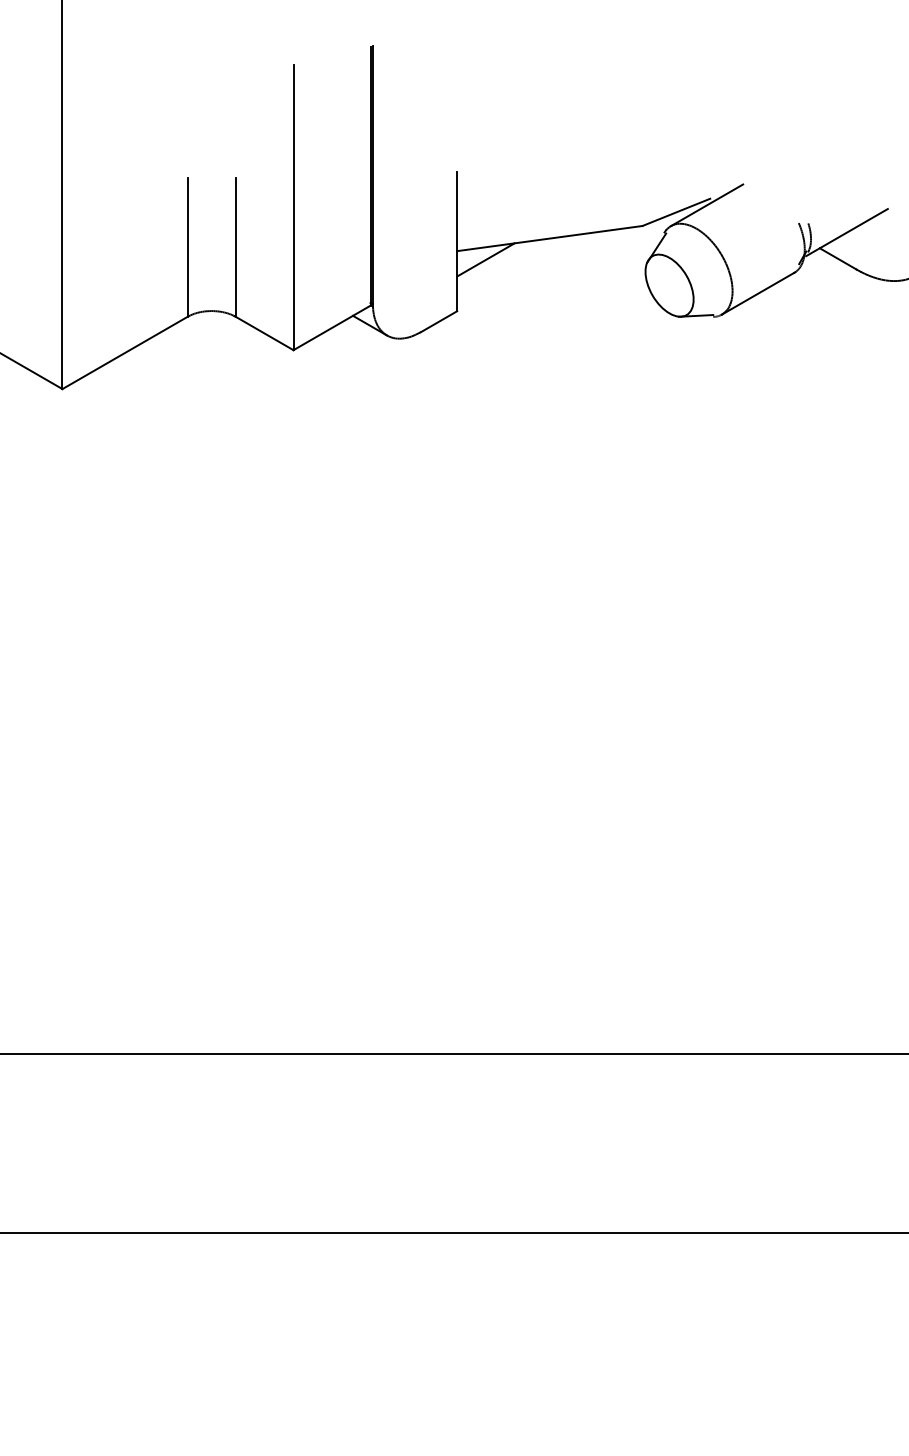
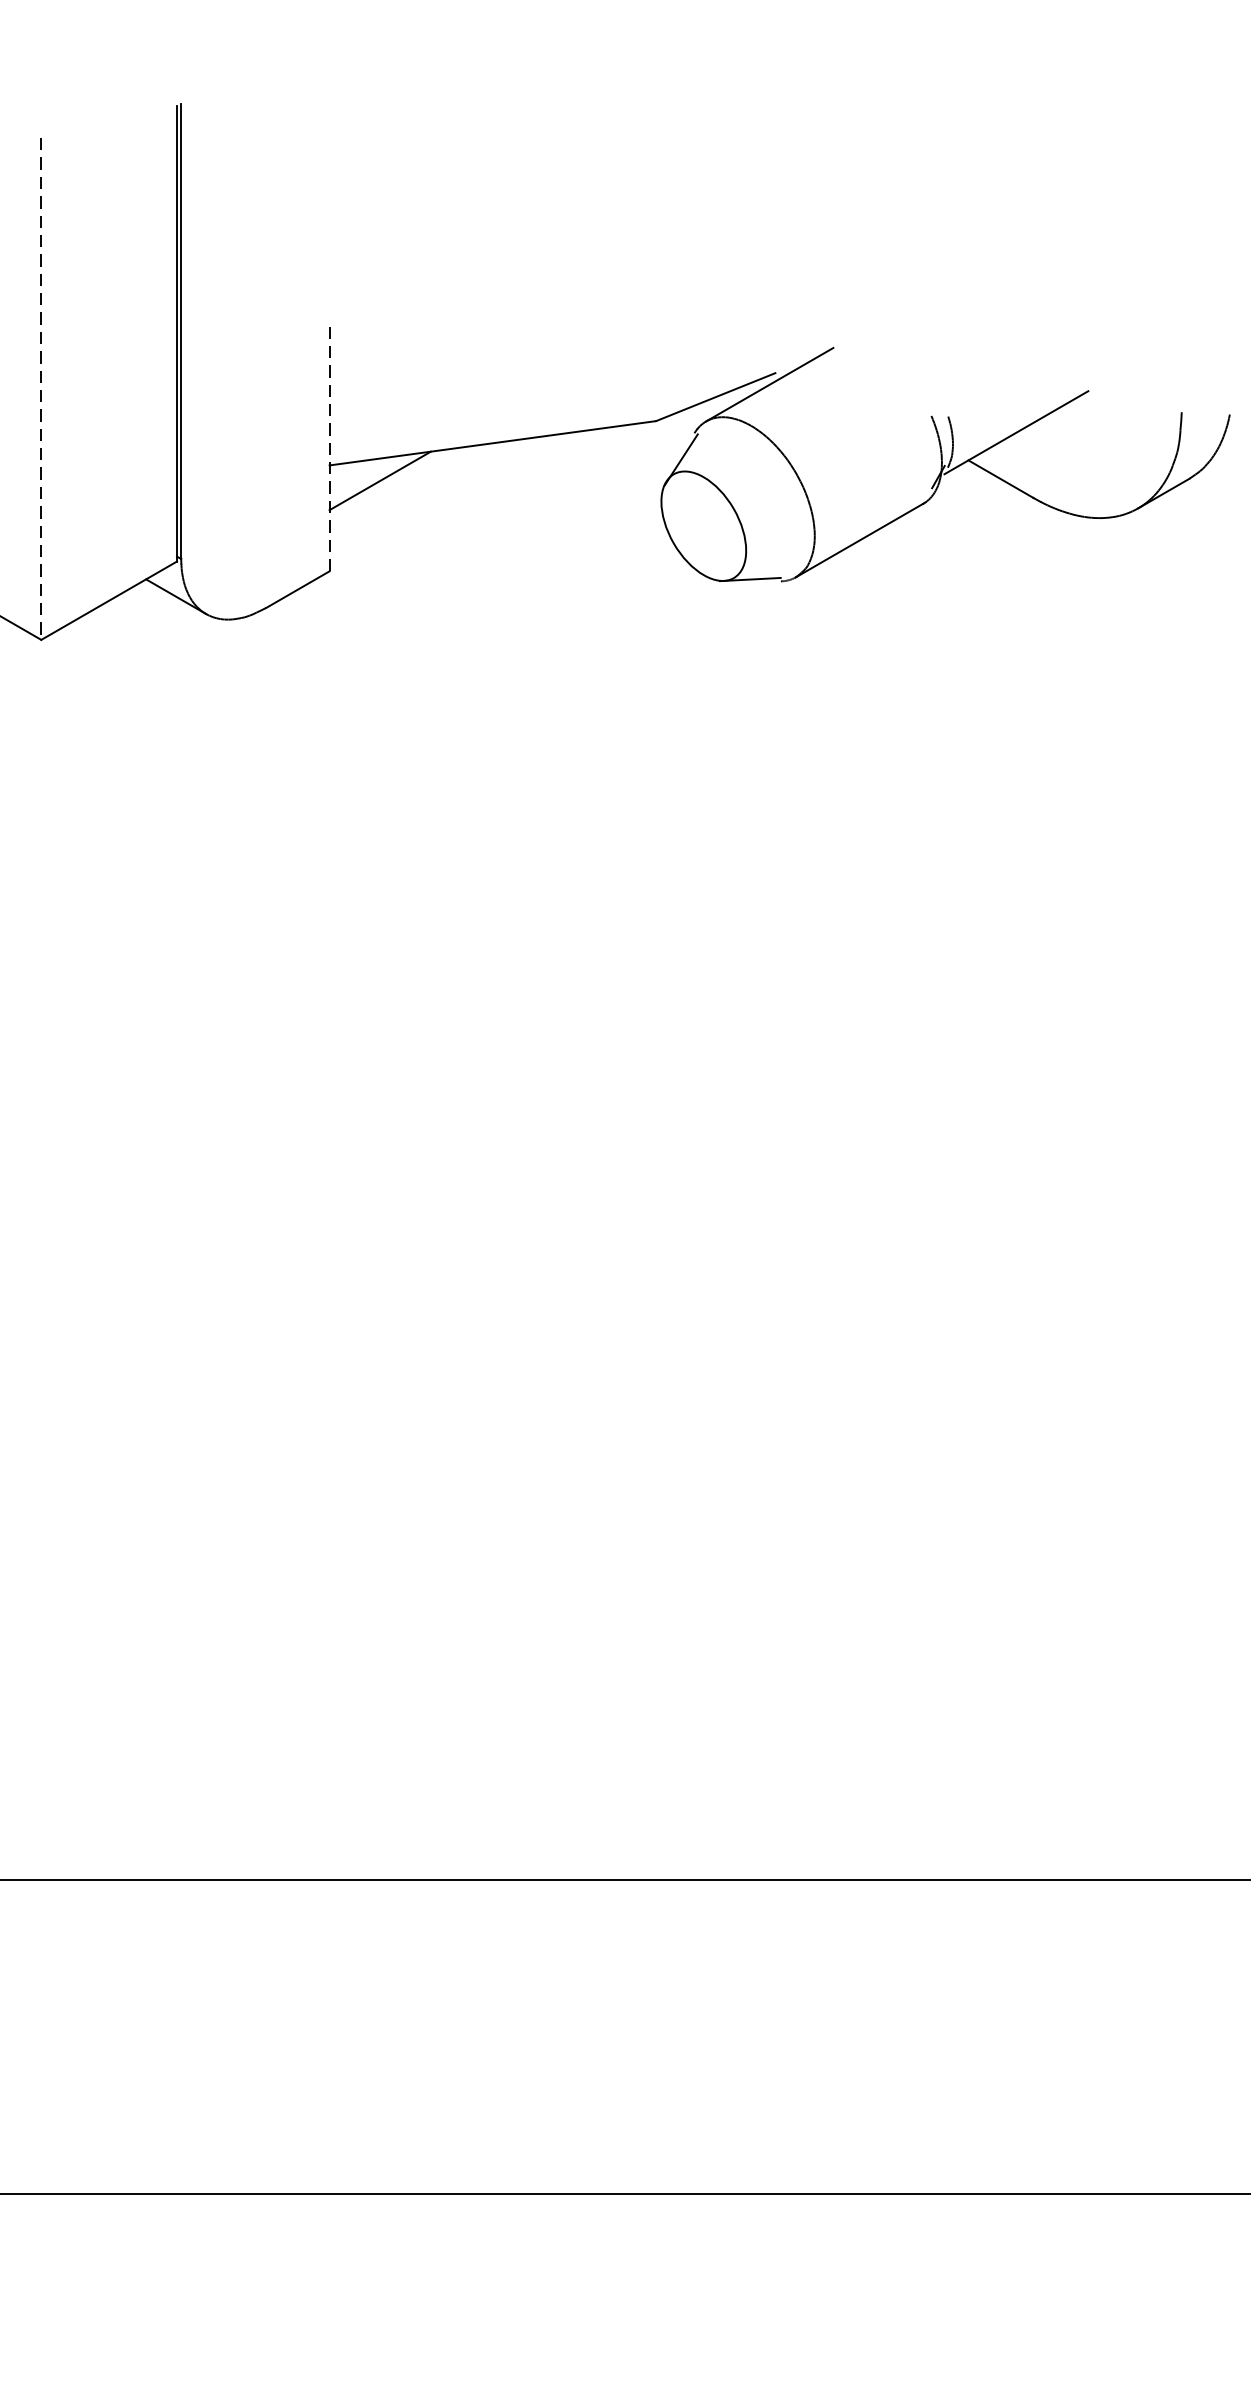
line: (293, 208) -> (41, 390), solid -> dashed
line: (457, 241) -> (330, 448), solid -> dashed

